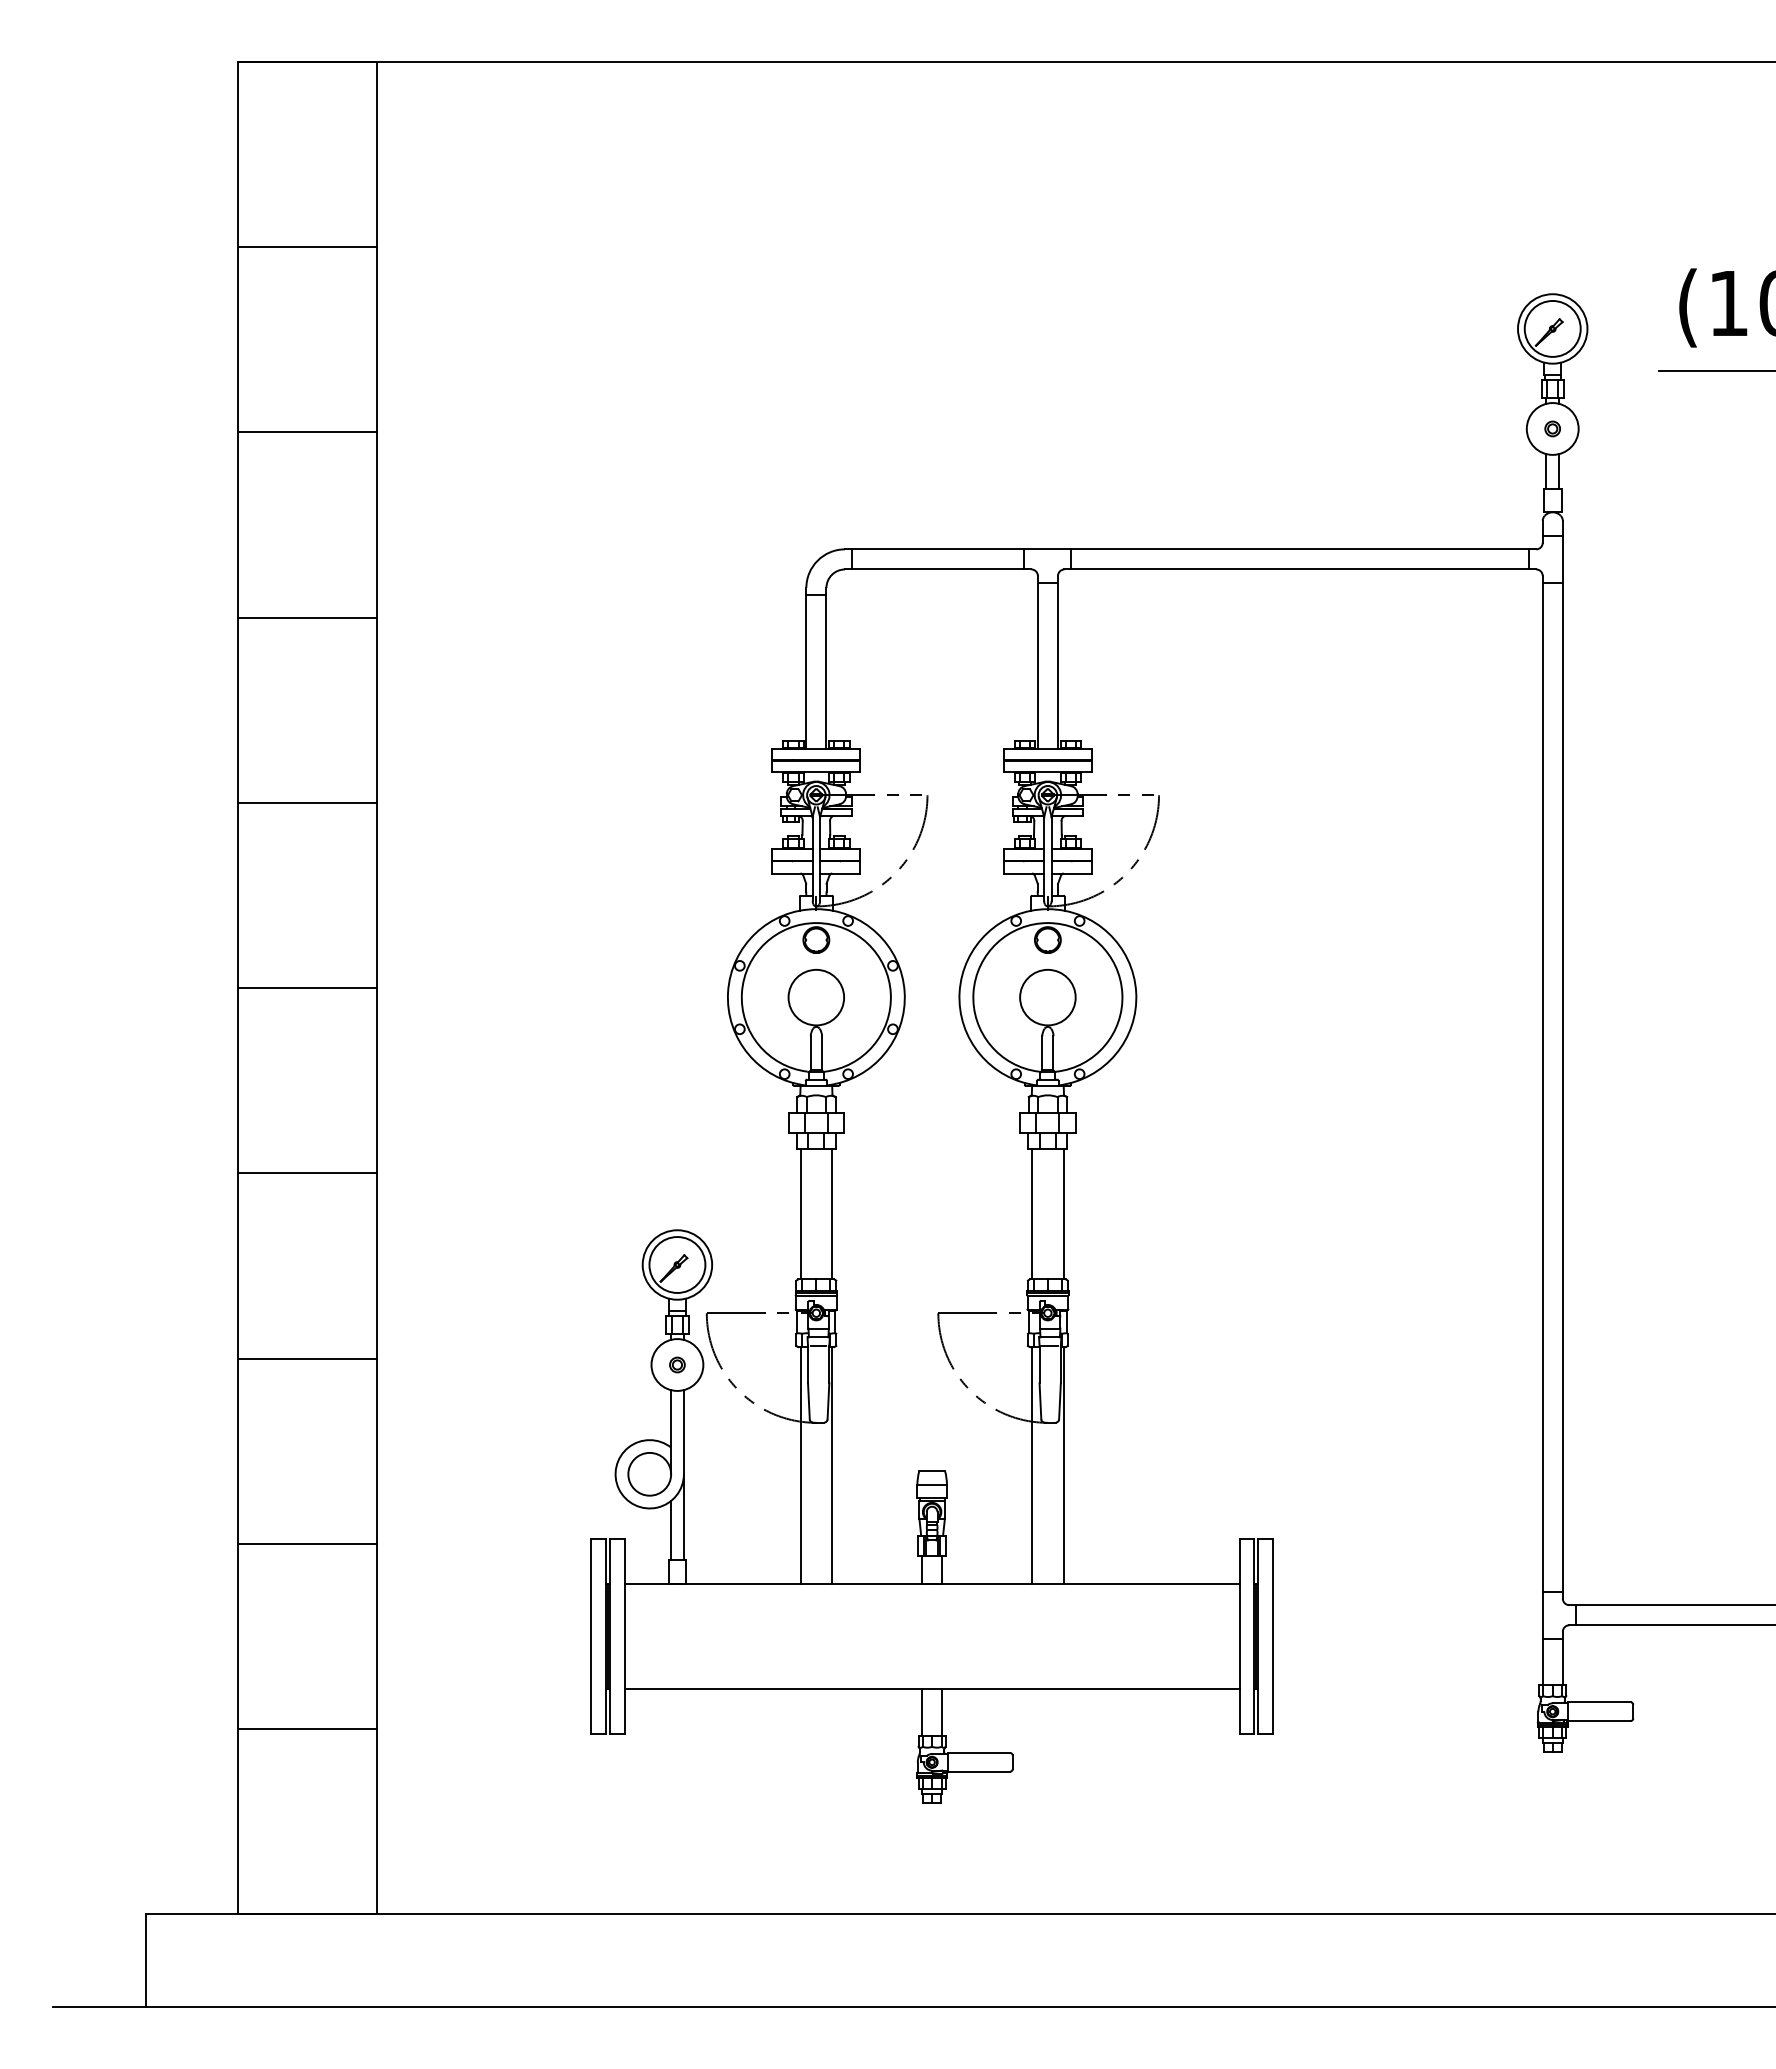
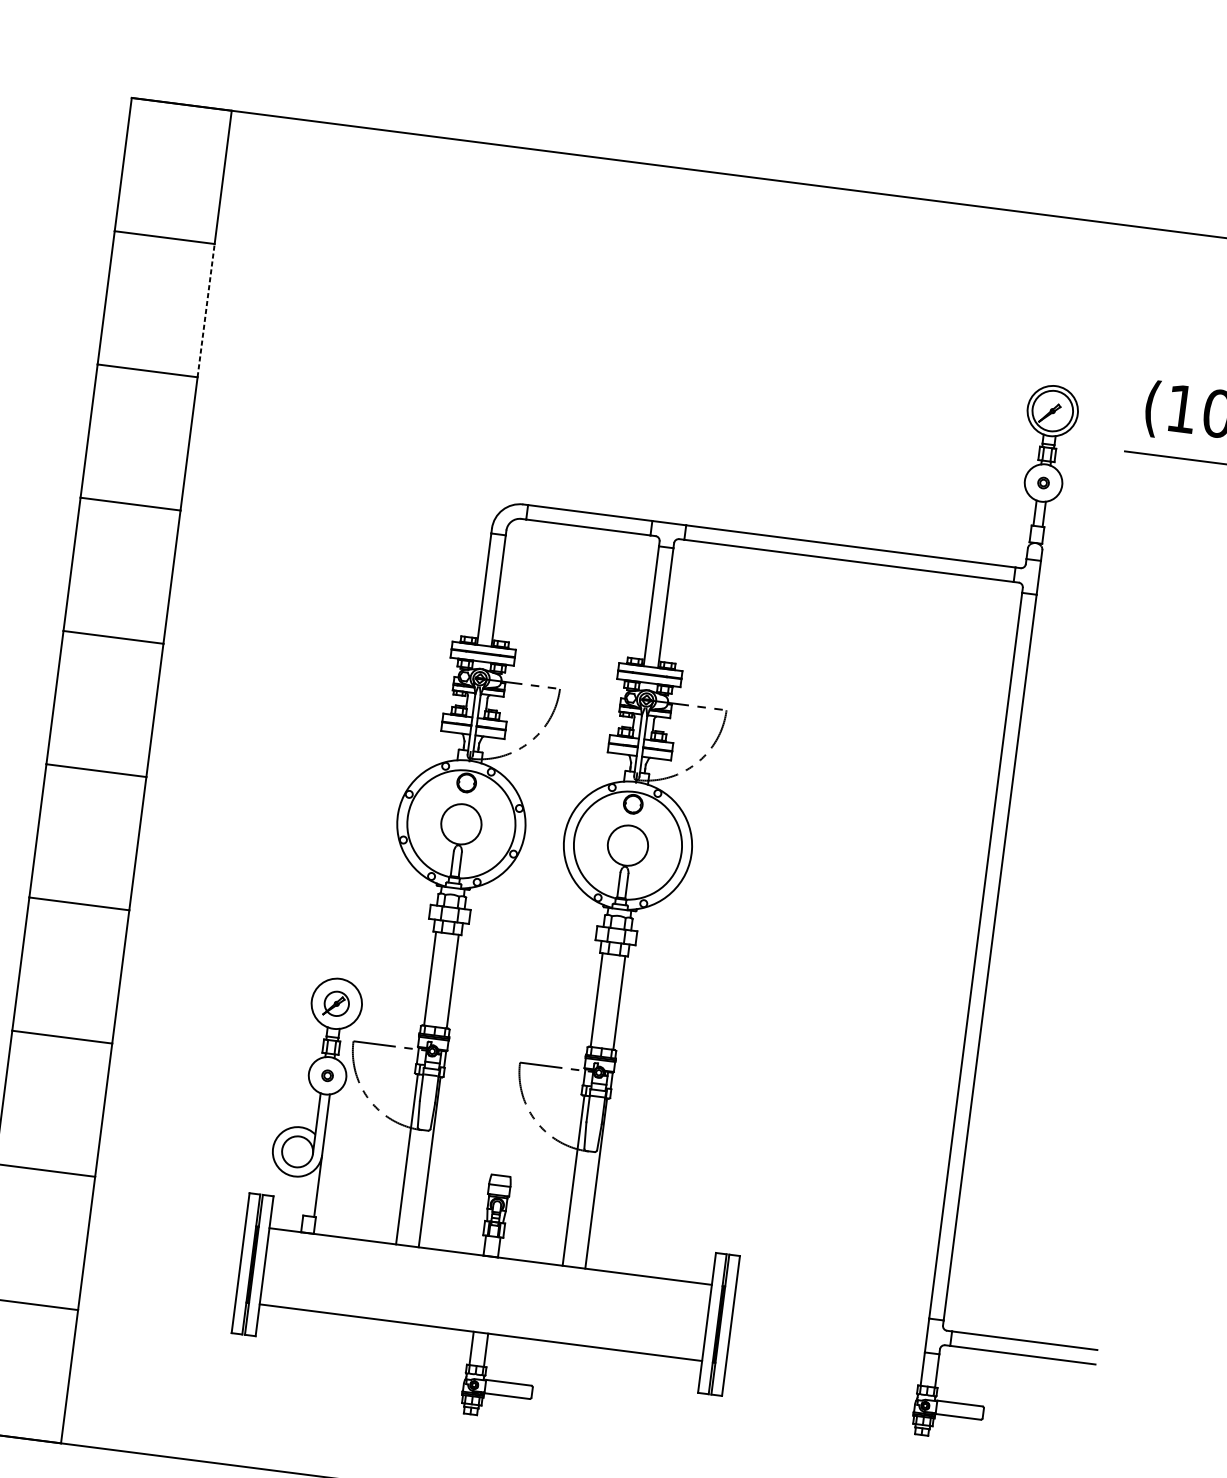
line: (377, 339) -> (206, 310), solid -> dashed
circle: (677, 1264) -> (336, 1003), size x0.6
line: (671, 1530) -> (308, 1194), removed

